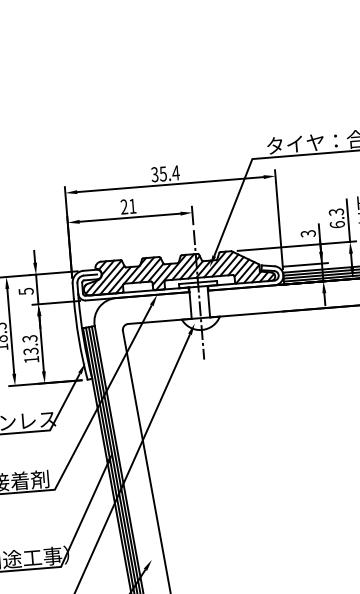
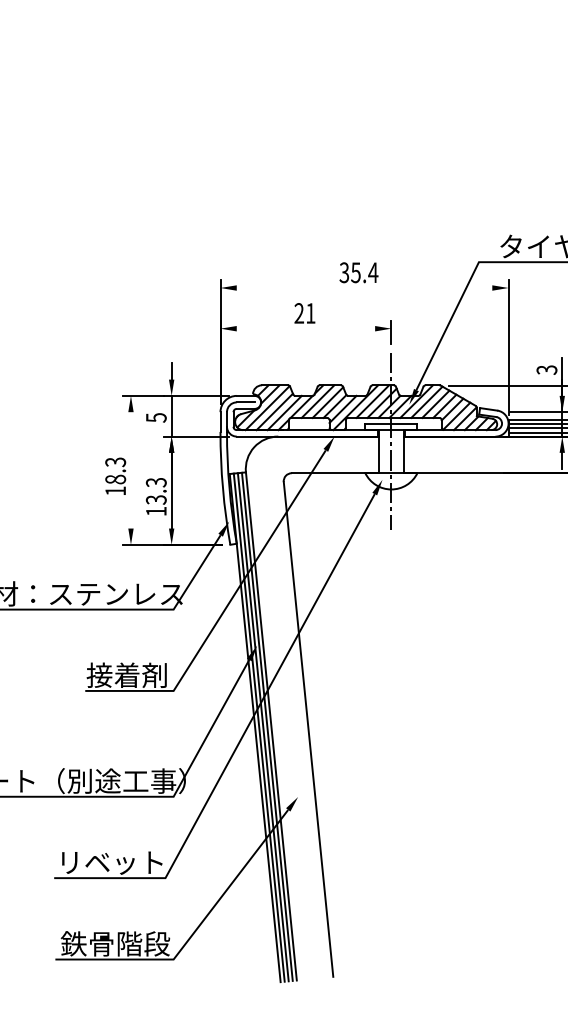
line: (170, 184) -> (364, 287), removed
line: (129, 217) -> (305, 328), removed
line: (10, 331) -> (130, 470), removed

